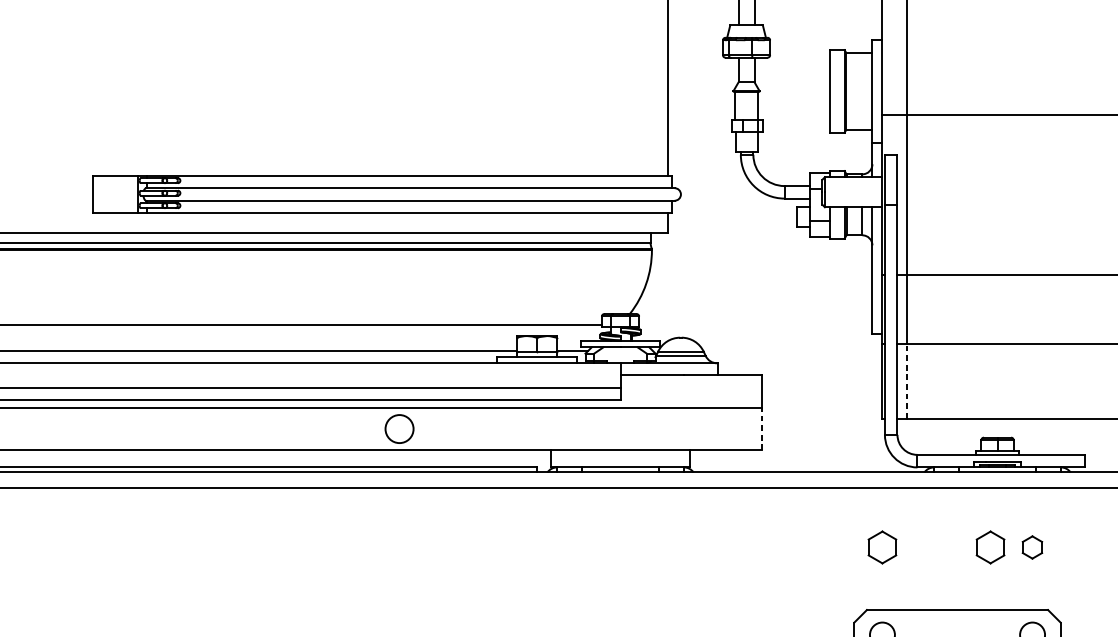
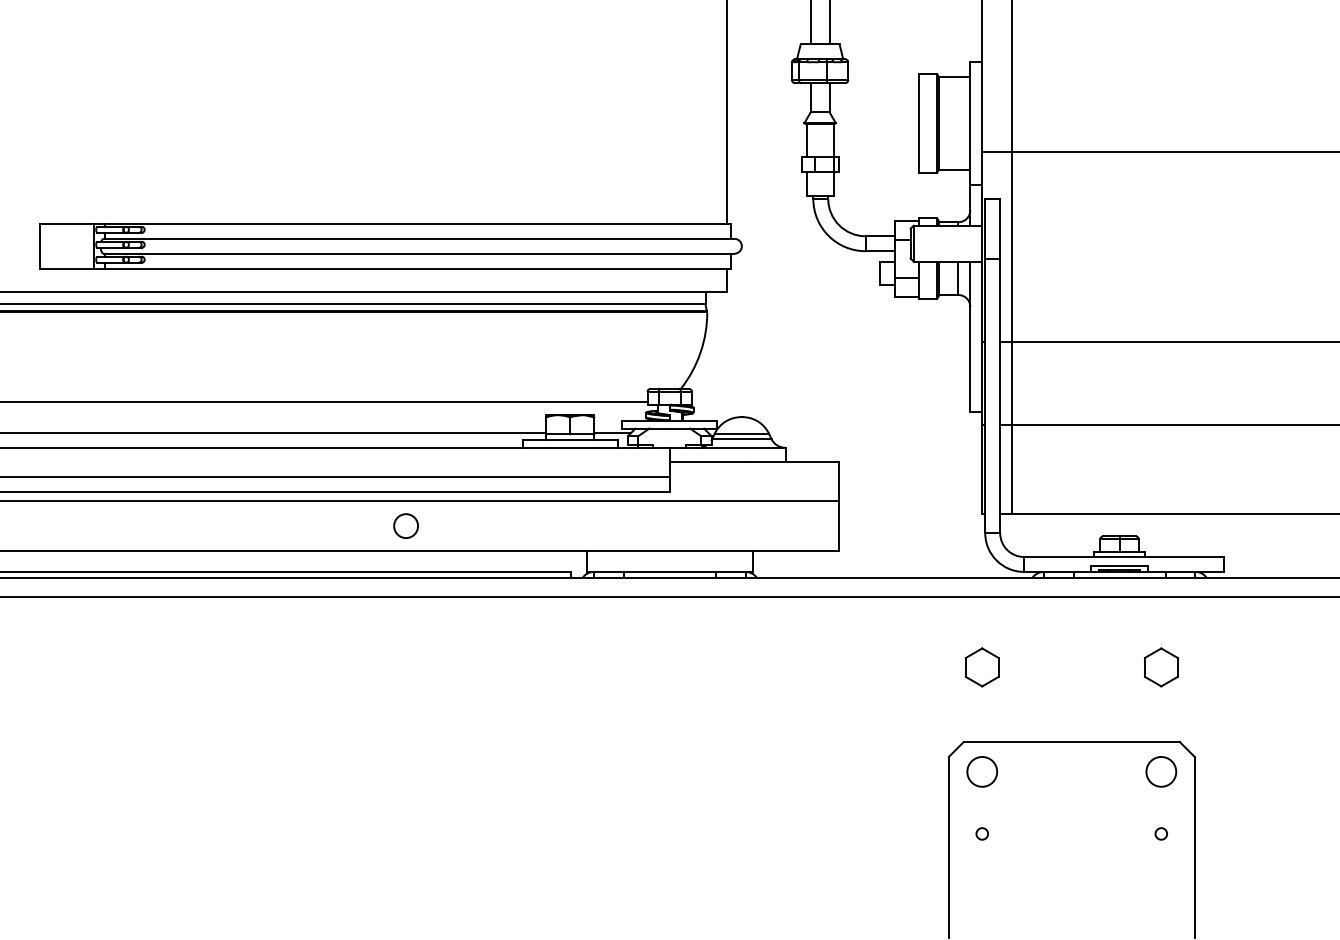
line: (907, 381) -> (1012, 469), dashed -> solid
circle: (399, 428) -> (405, 525), size x0.71
line: (761, 428) -> (838, 525), dashed -> solid
part: (989, 547) -> (1110, 667), removed
part: (1031, 547) -> (1160, 667), size x1.43

